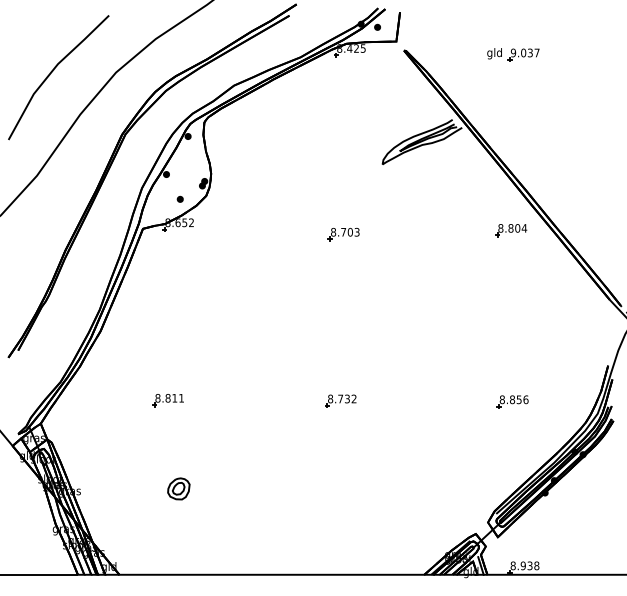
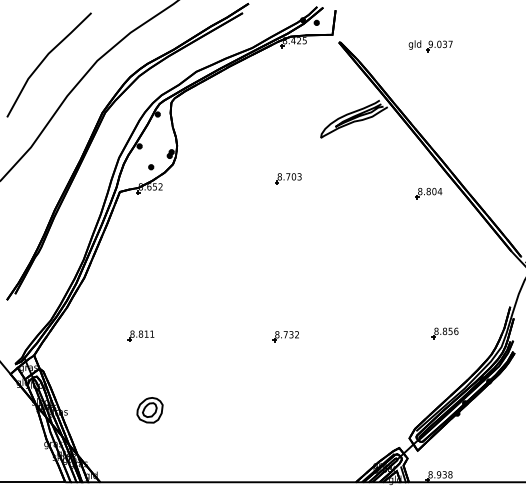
part: (343, 234) -> (288, 178), moved
part: (511, 402) -> (444, 333), moved
part: (178, 488) -> (149, 409), size x1.4

